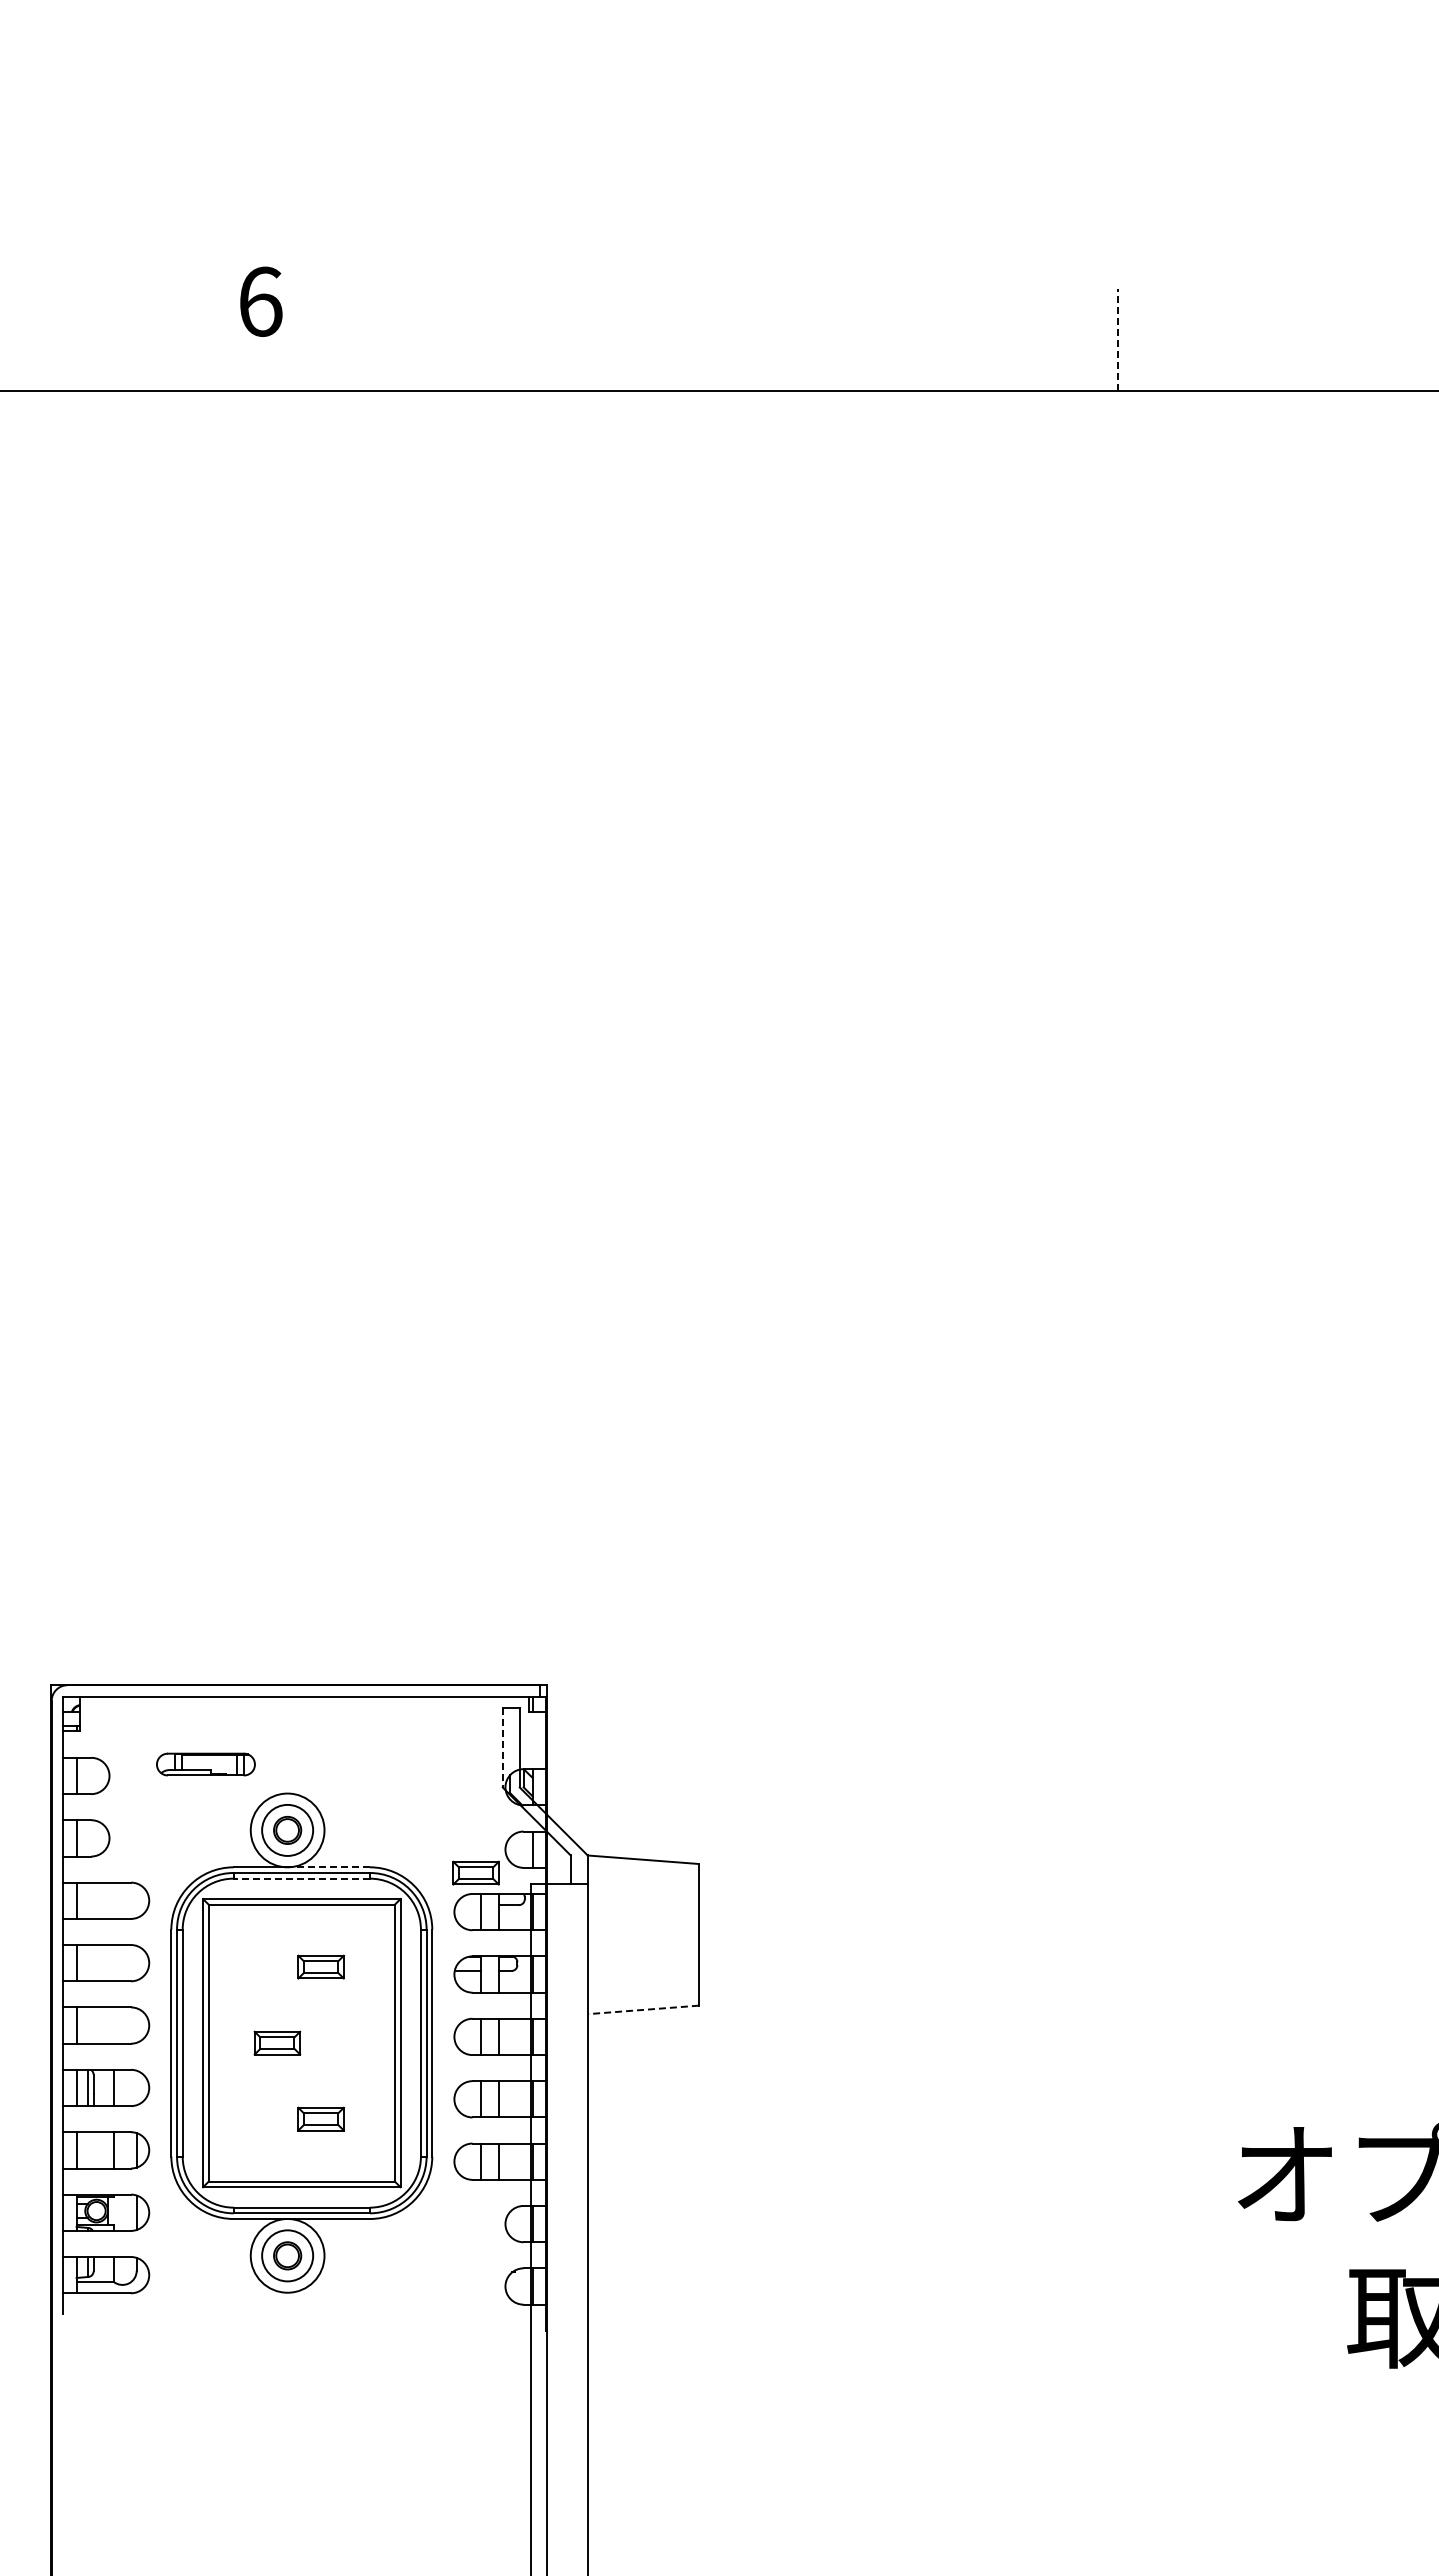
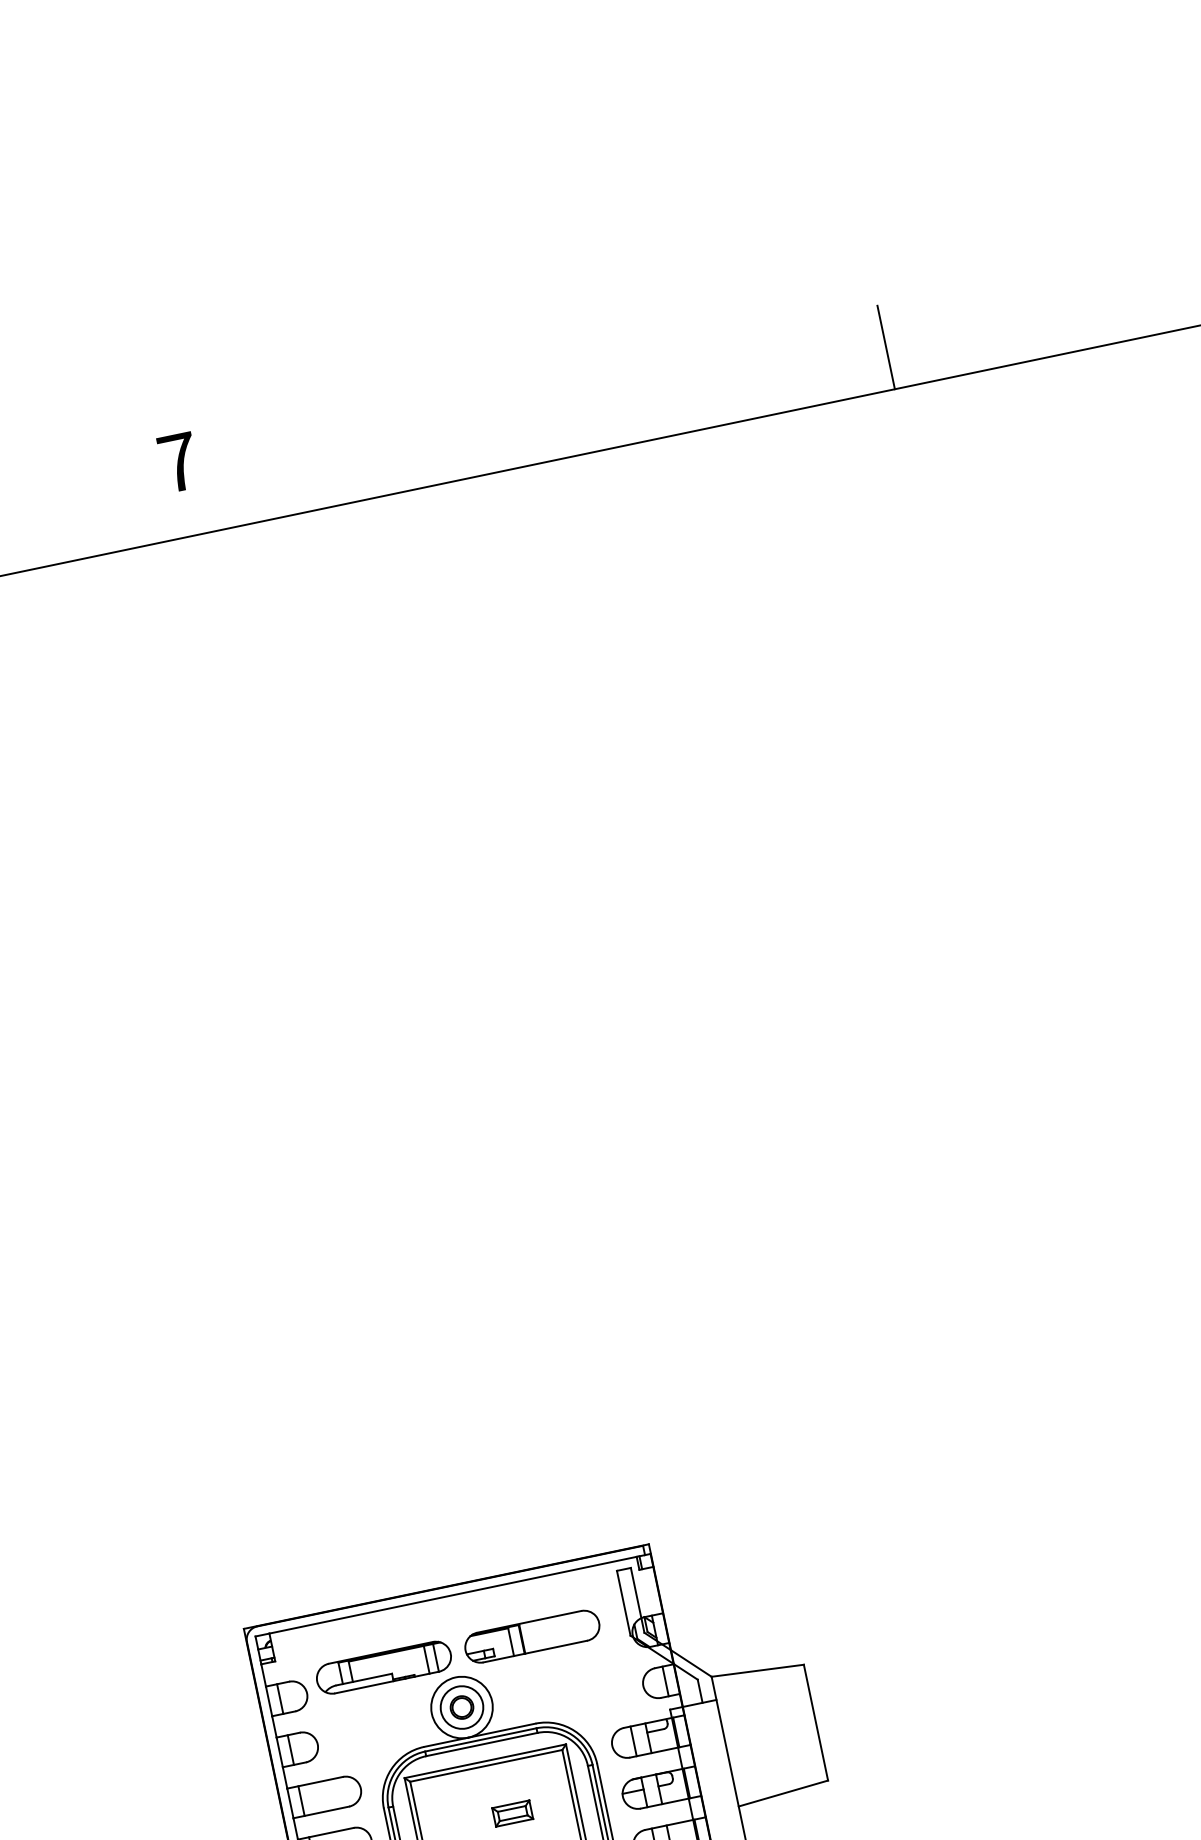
text: (260, 301) -> (178, 462), 6 -> 7
line: (1117, 339) -> (885, 347), dashed -> solid
line: (502, 1747) -> (623, 1603), dashed -> solid
part: (205, 1764) -> (383, 1667), size x1.67
part: (386, 1764) -> (531, 1636), added
line: (328, 1867) -> (501, 1730), dashed -> solid
part: (475, 1872) -> (622, 1709), removed
line: (301, 1878) -> (481, 1744), dashed -> solid
line: (643, 2009) -> (783, 1793), dashed -> solid

